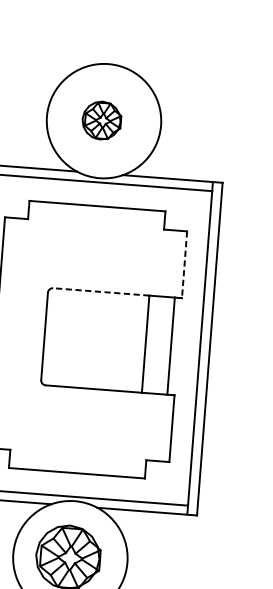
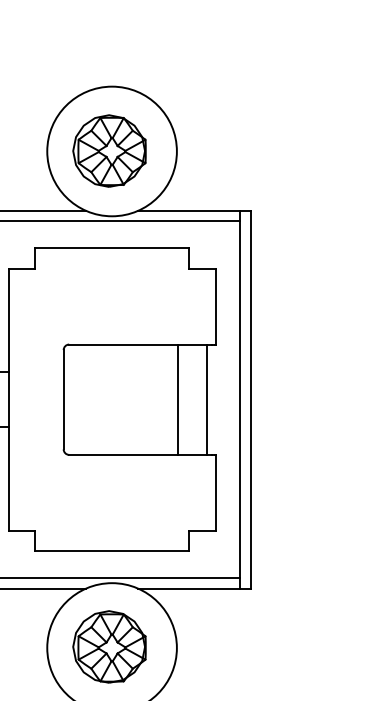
part: (101, 120) -> (109, 150), size x1.67
line: (184, 264) -> (215, 306), dashed -> solid
line: (100, 291) -> (123, 344), dashed -> solid

